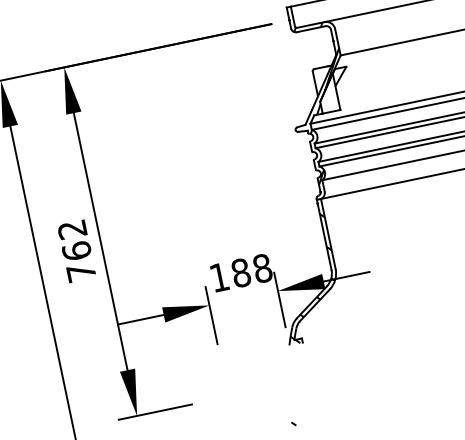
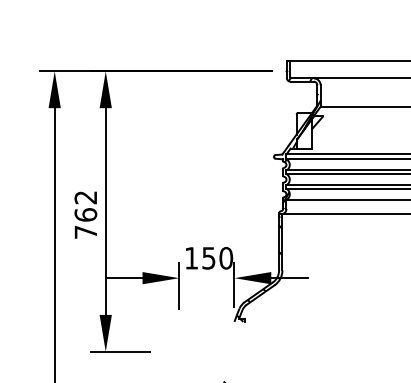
text: (251, 271) -> (217, 258), 188 -> 150

